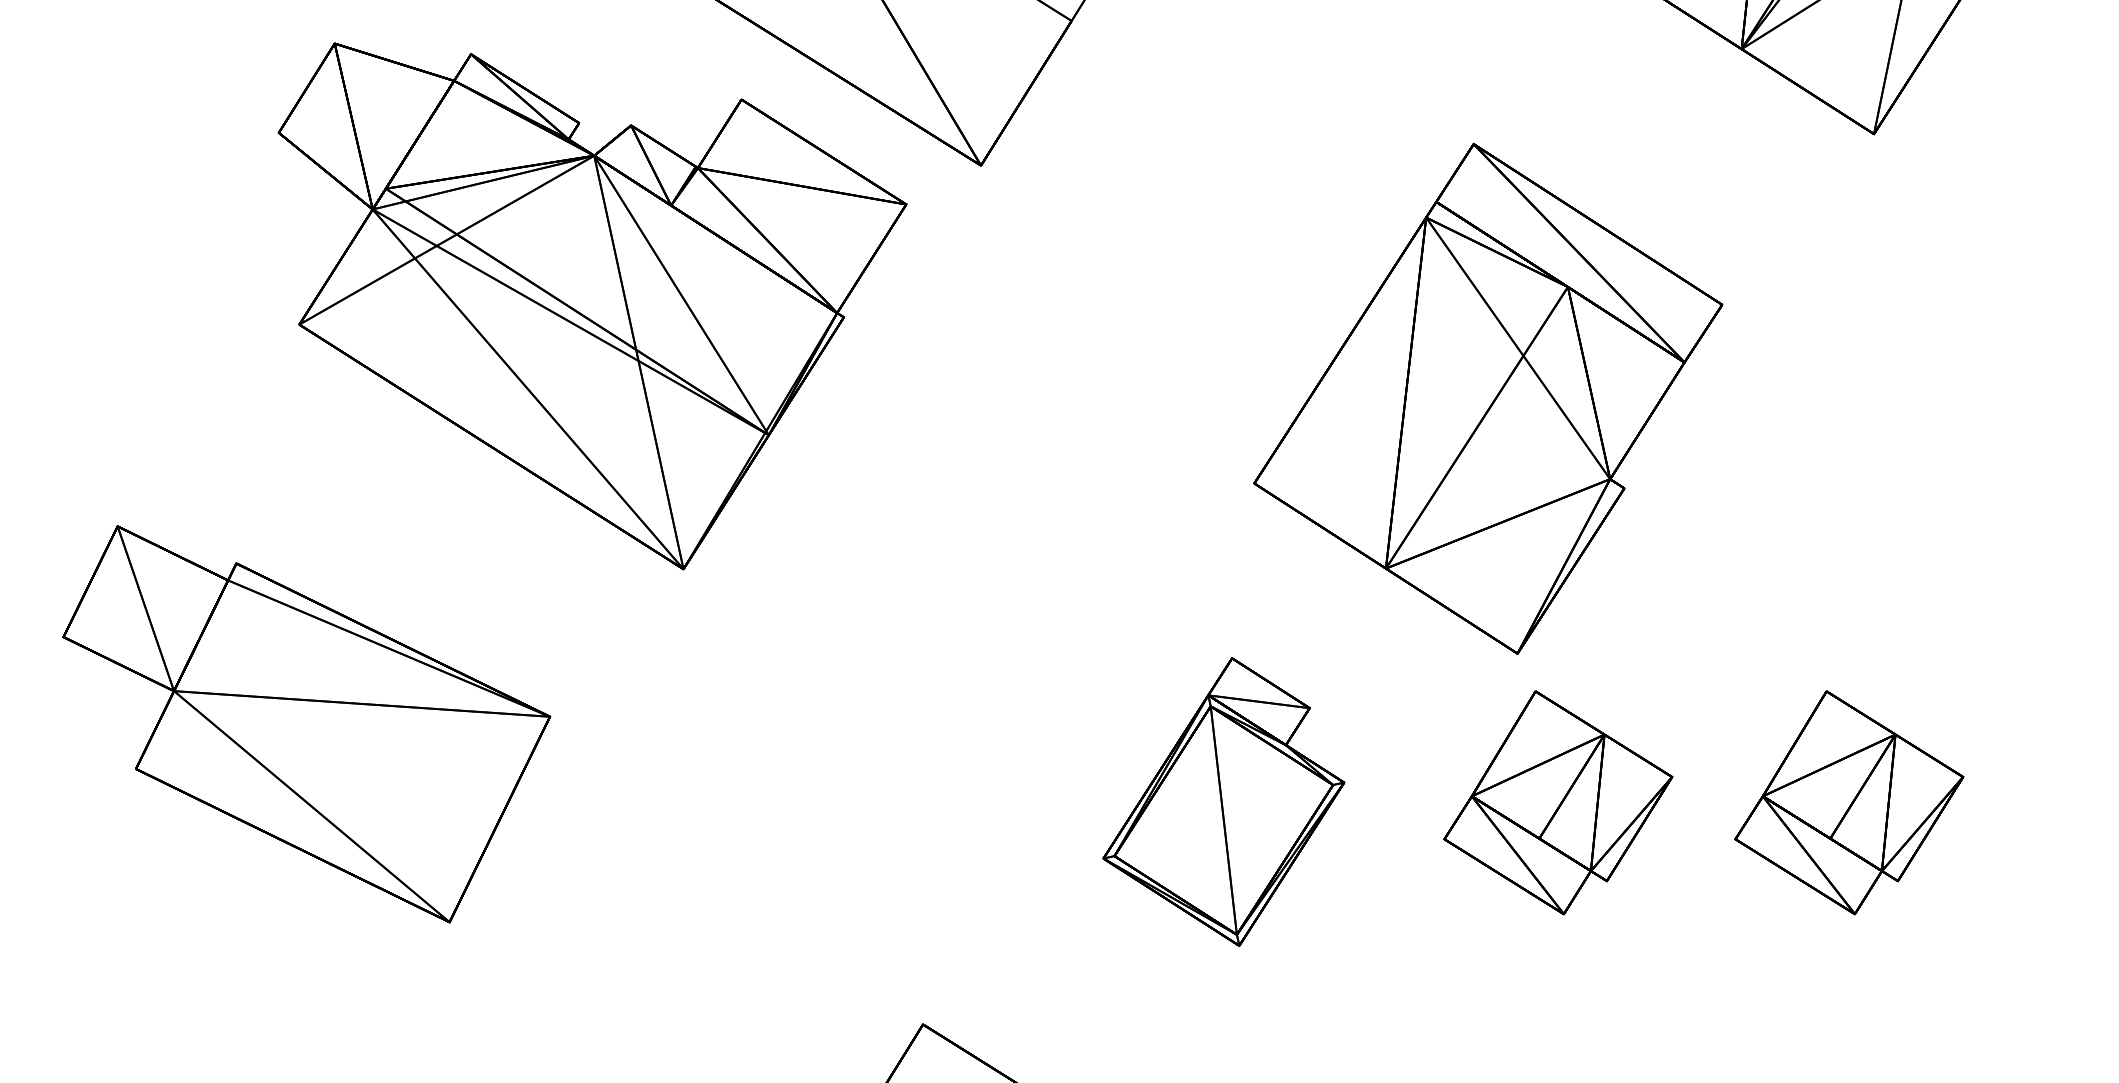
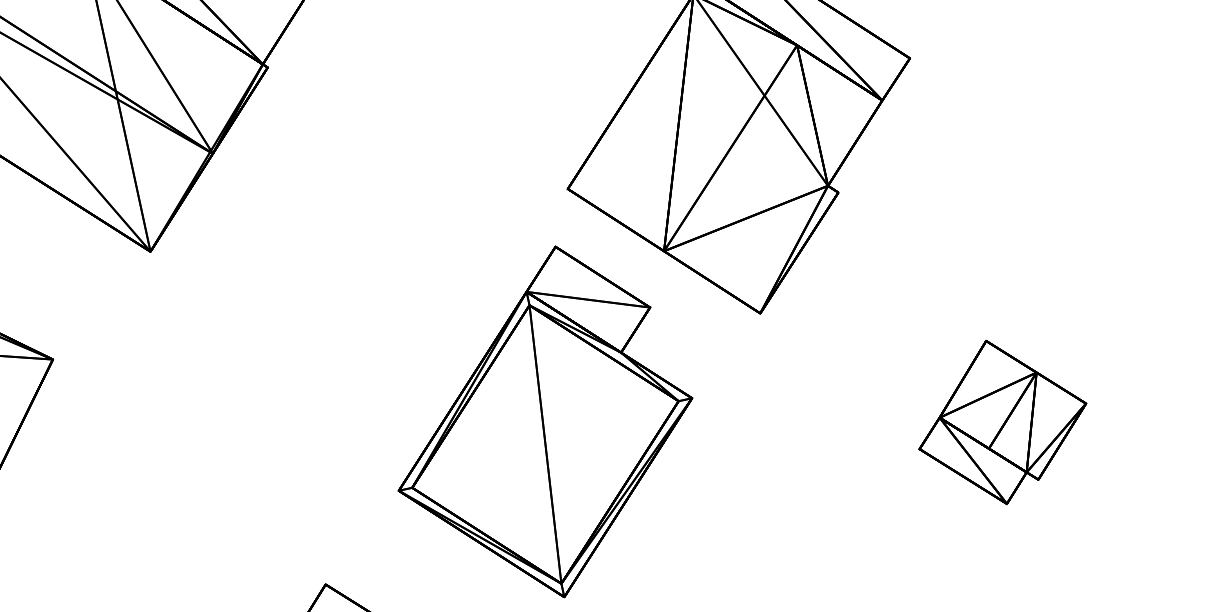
part: (1223, 801) -> (545, 421), size x1.67
part: (1558, 802) -> (790, 422), removed

